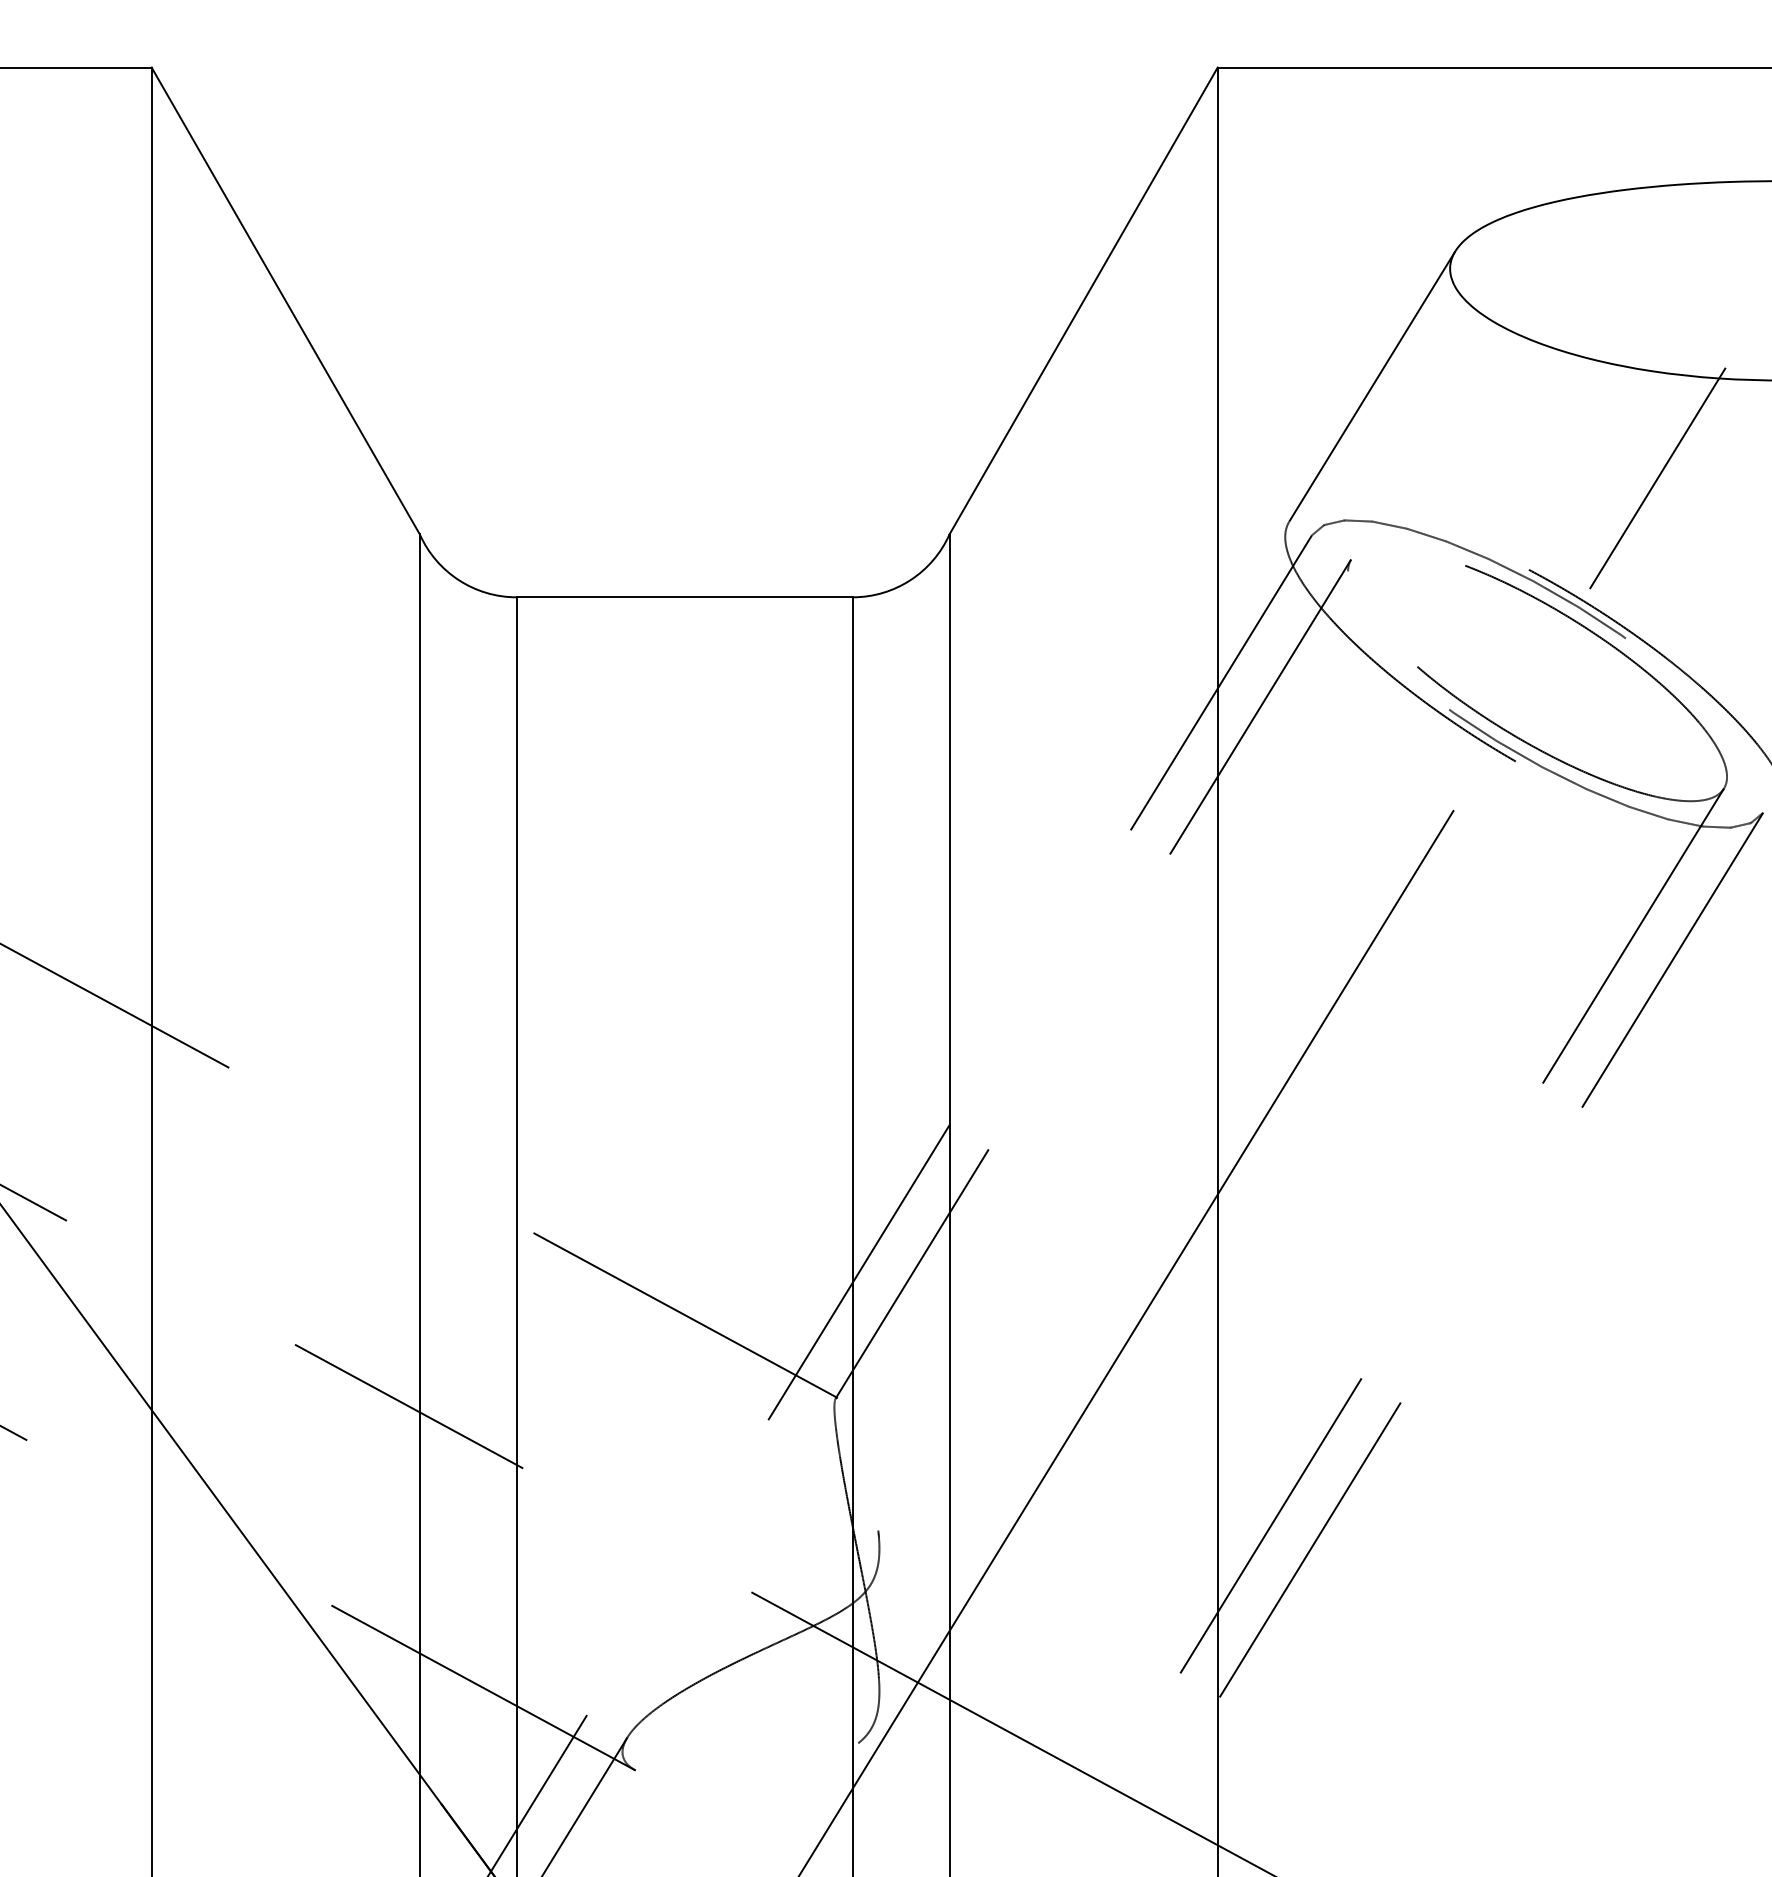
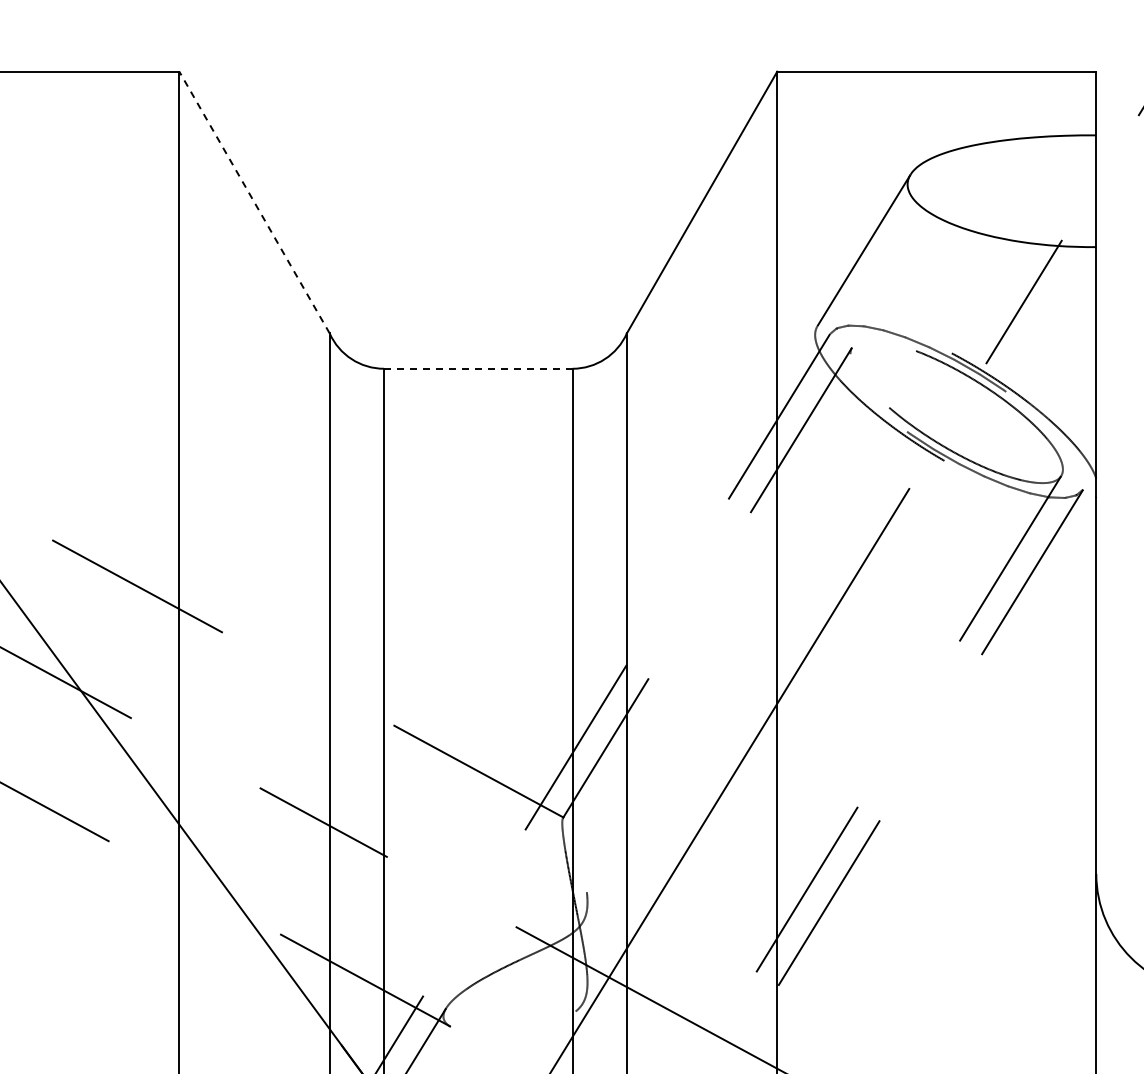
line: (285, 300) -> (254, 202), solid -> dashed
line: (683, 596) -> (477, 368), solid -> dashed

